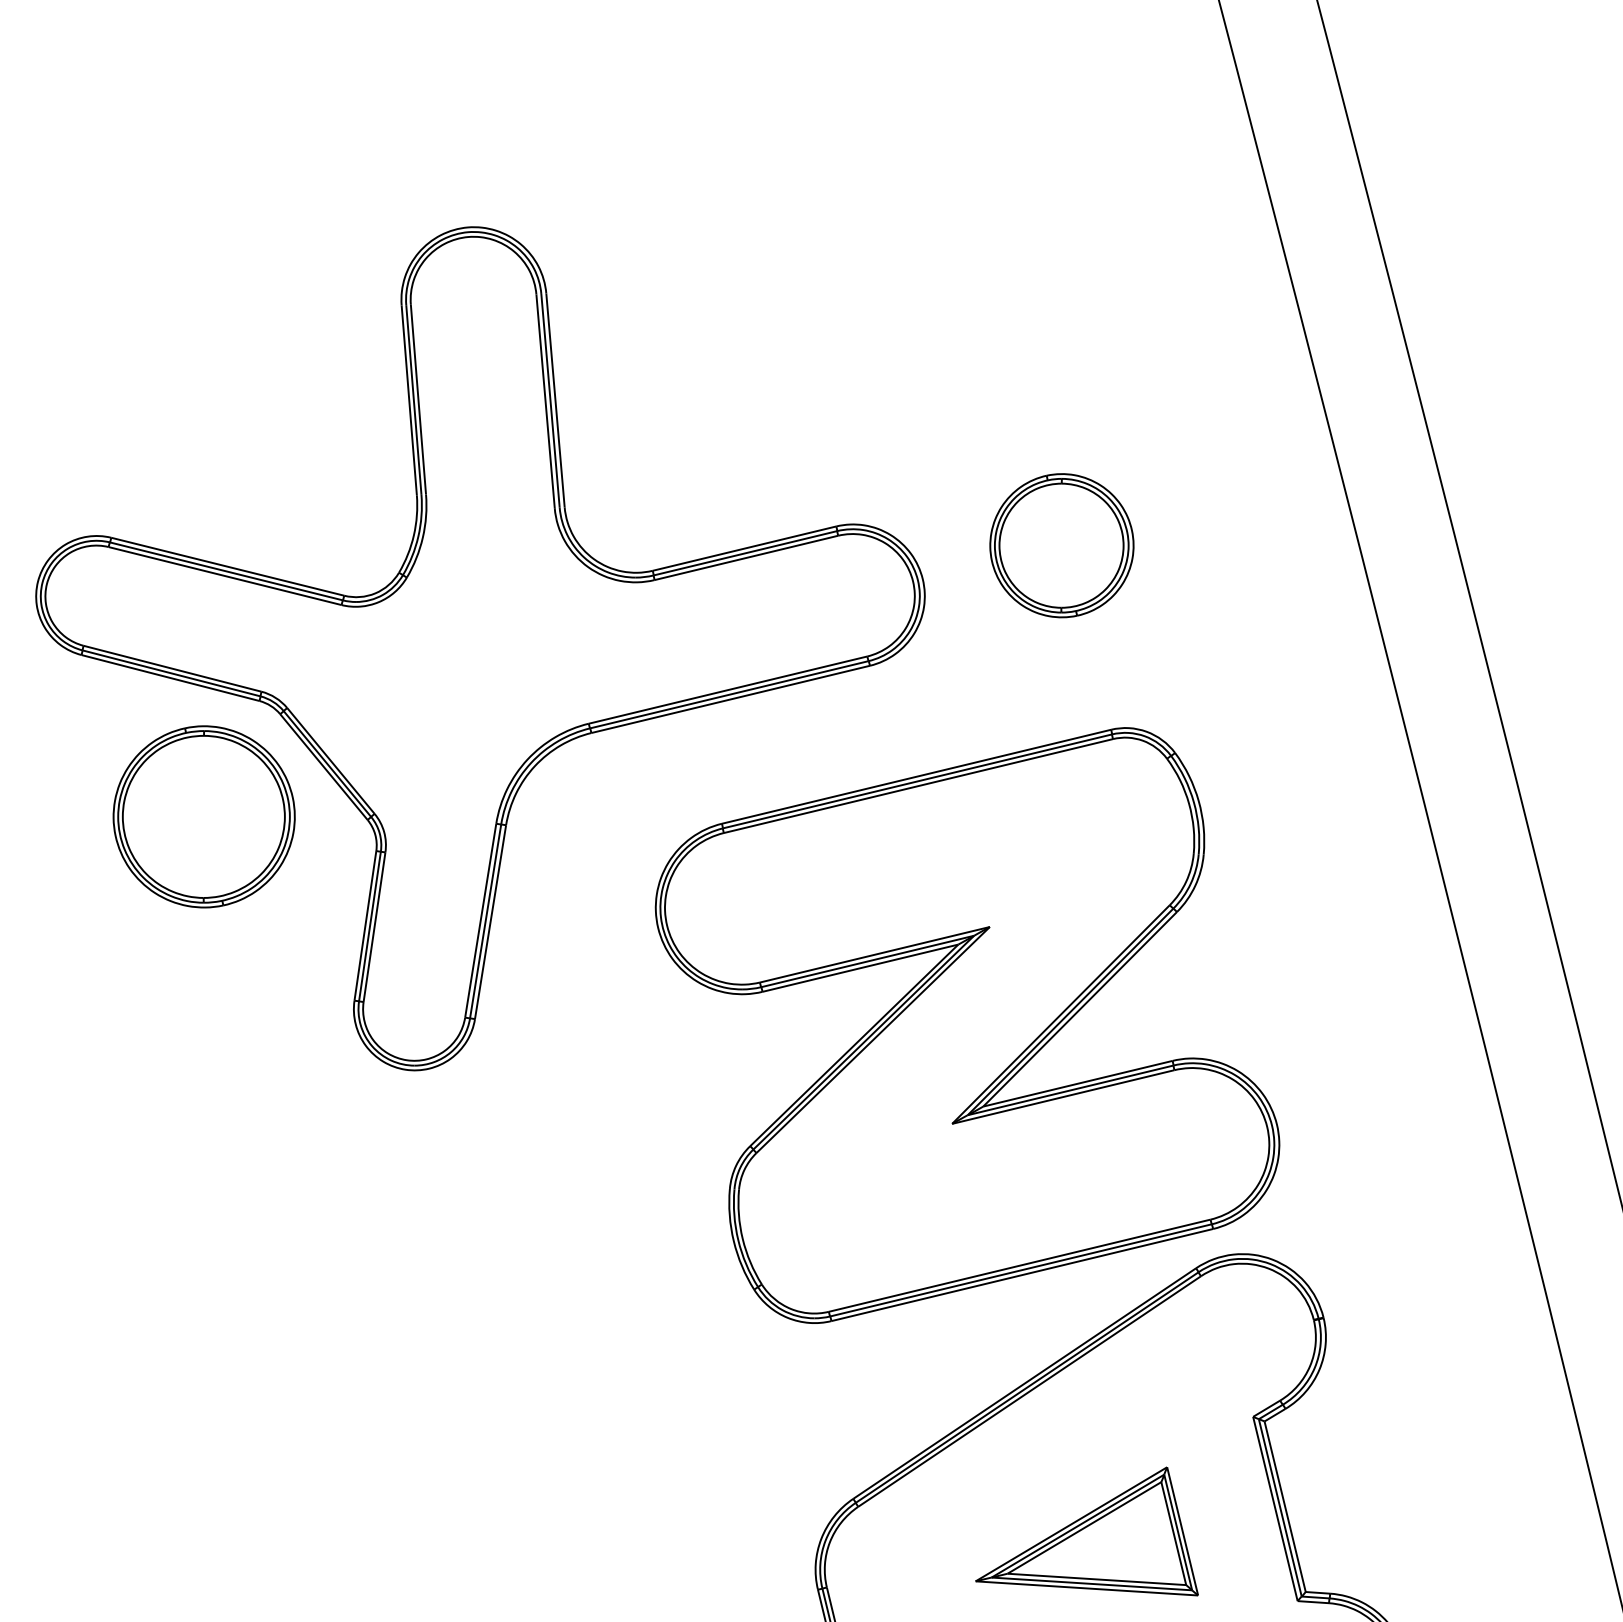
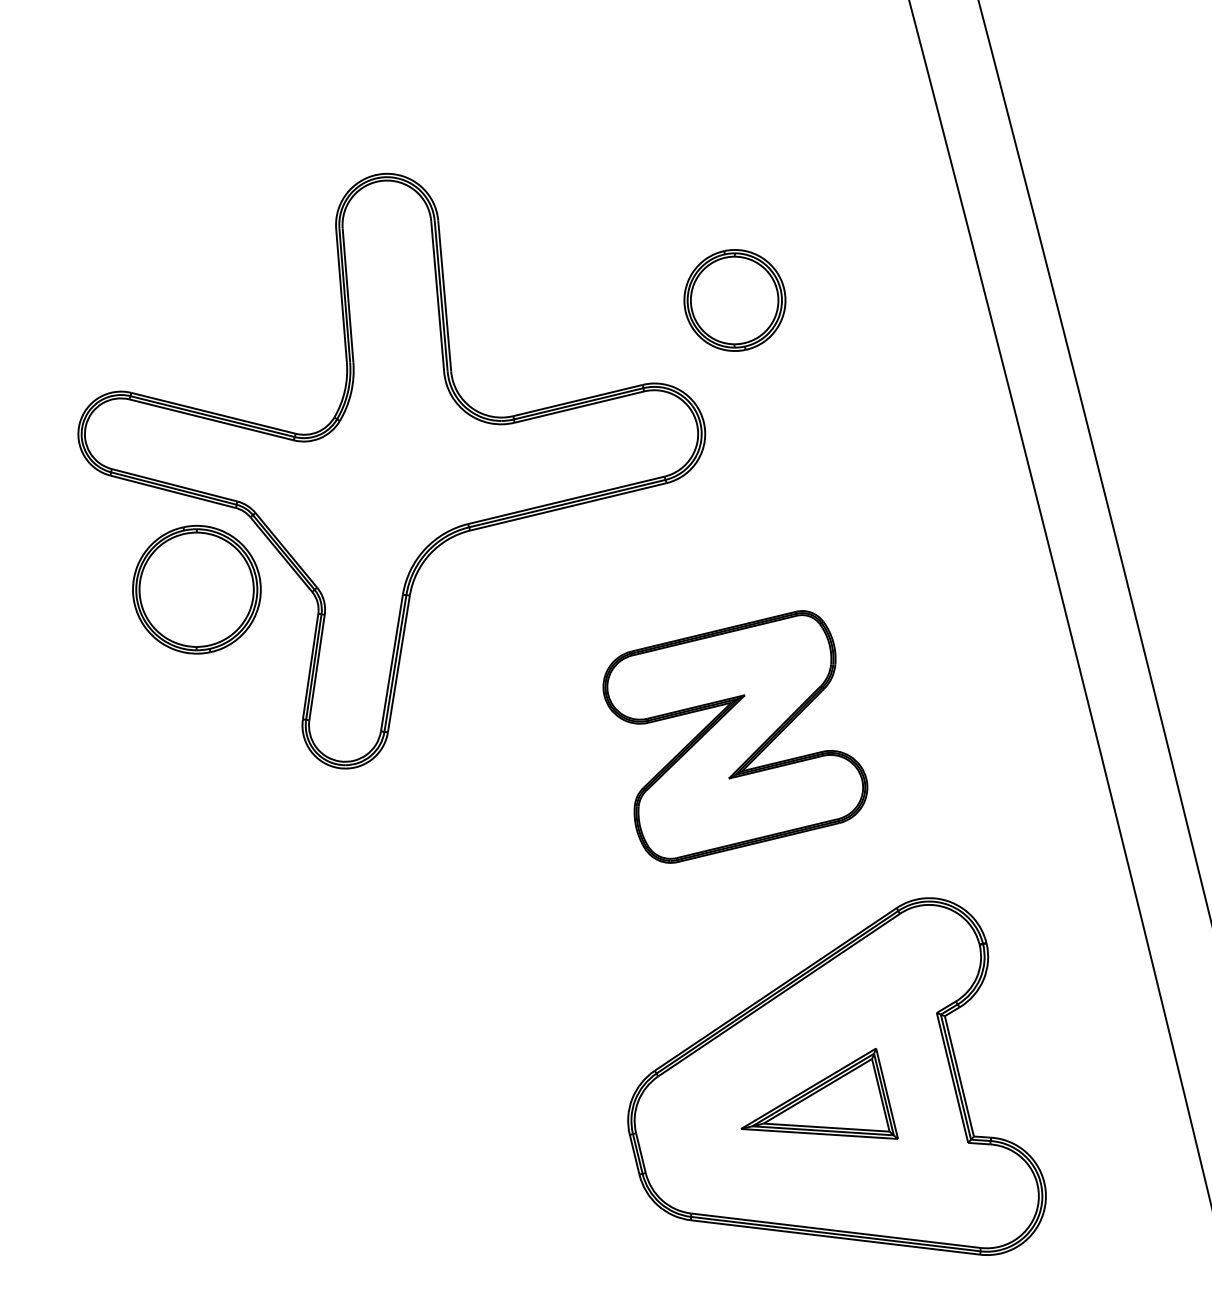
part: (1061, 545) -> (734, 300), moved
part: (967, 1024) -> (735, 736), size x0.6

